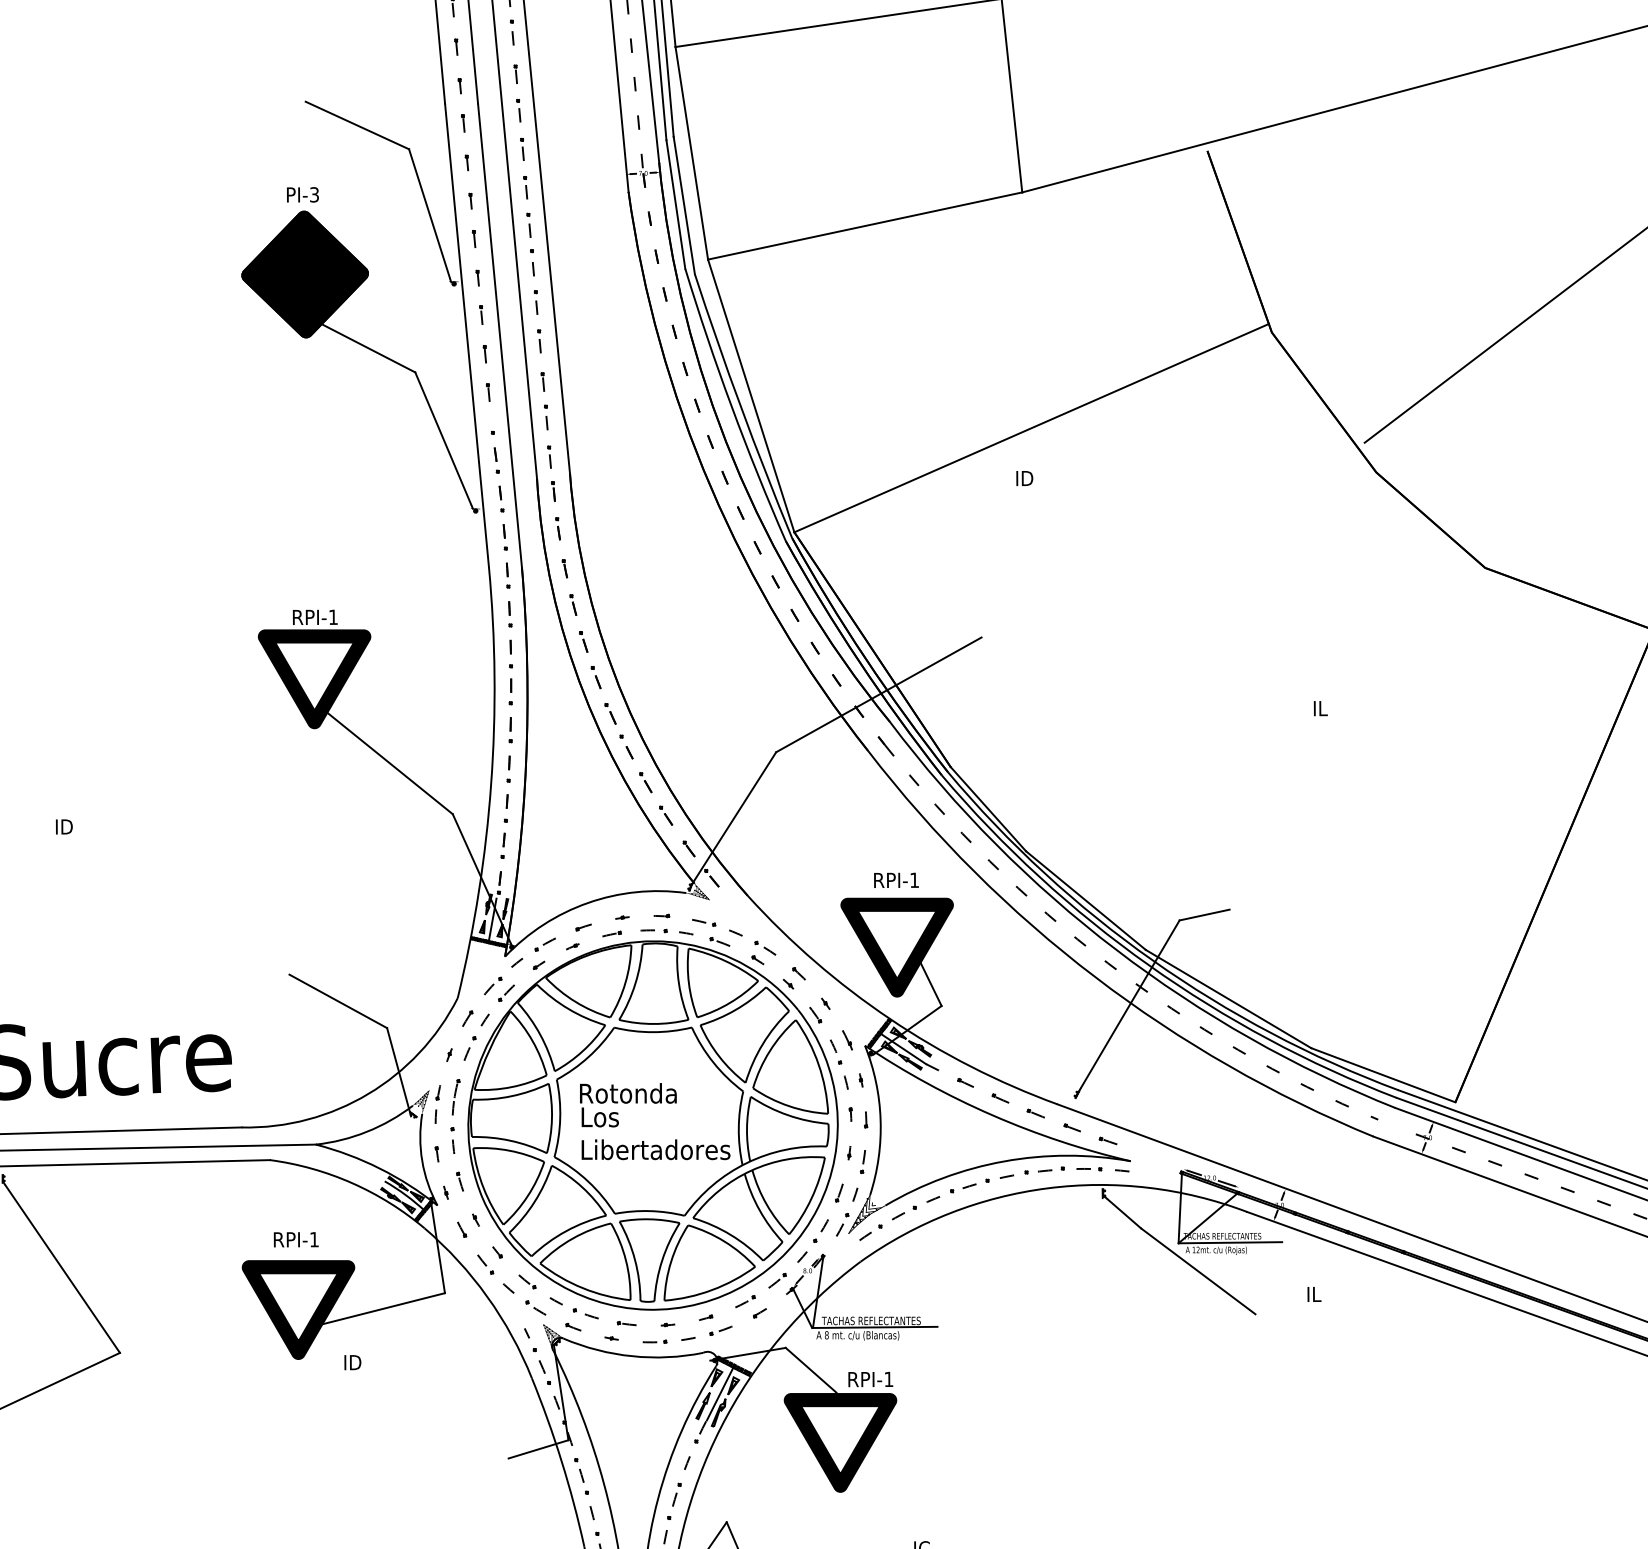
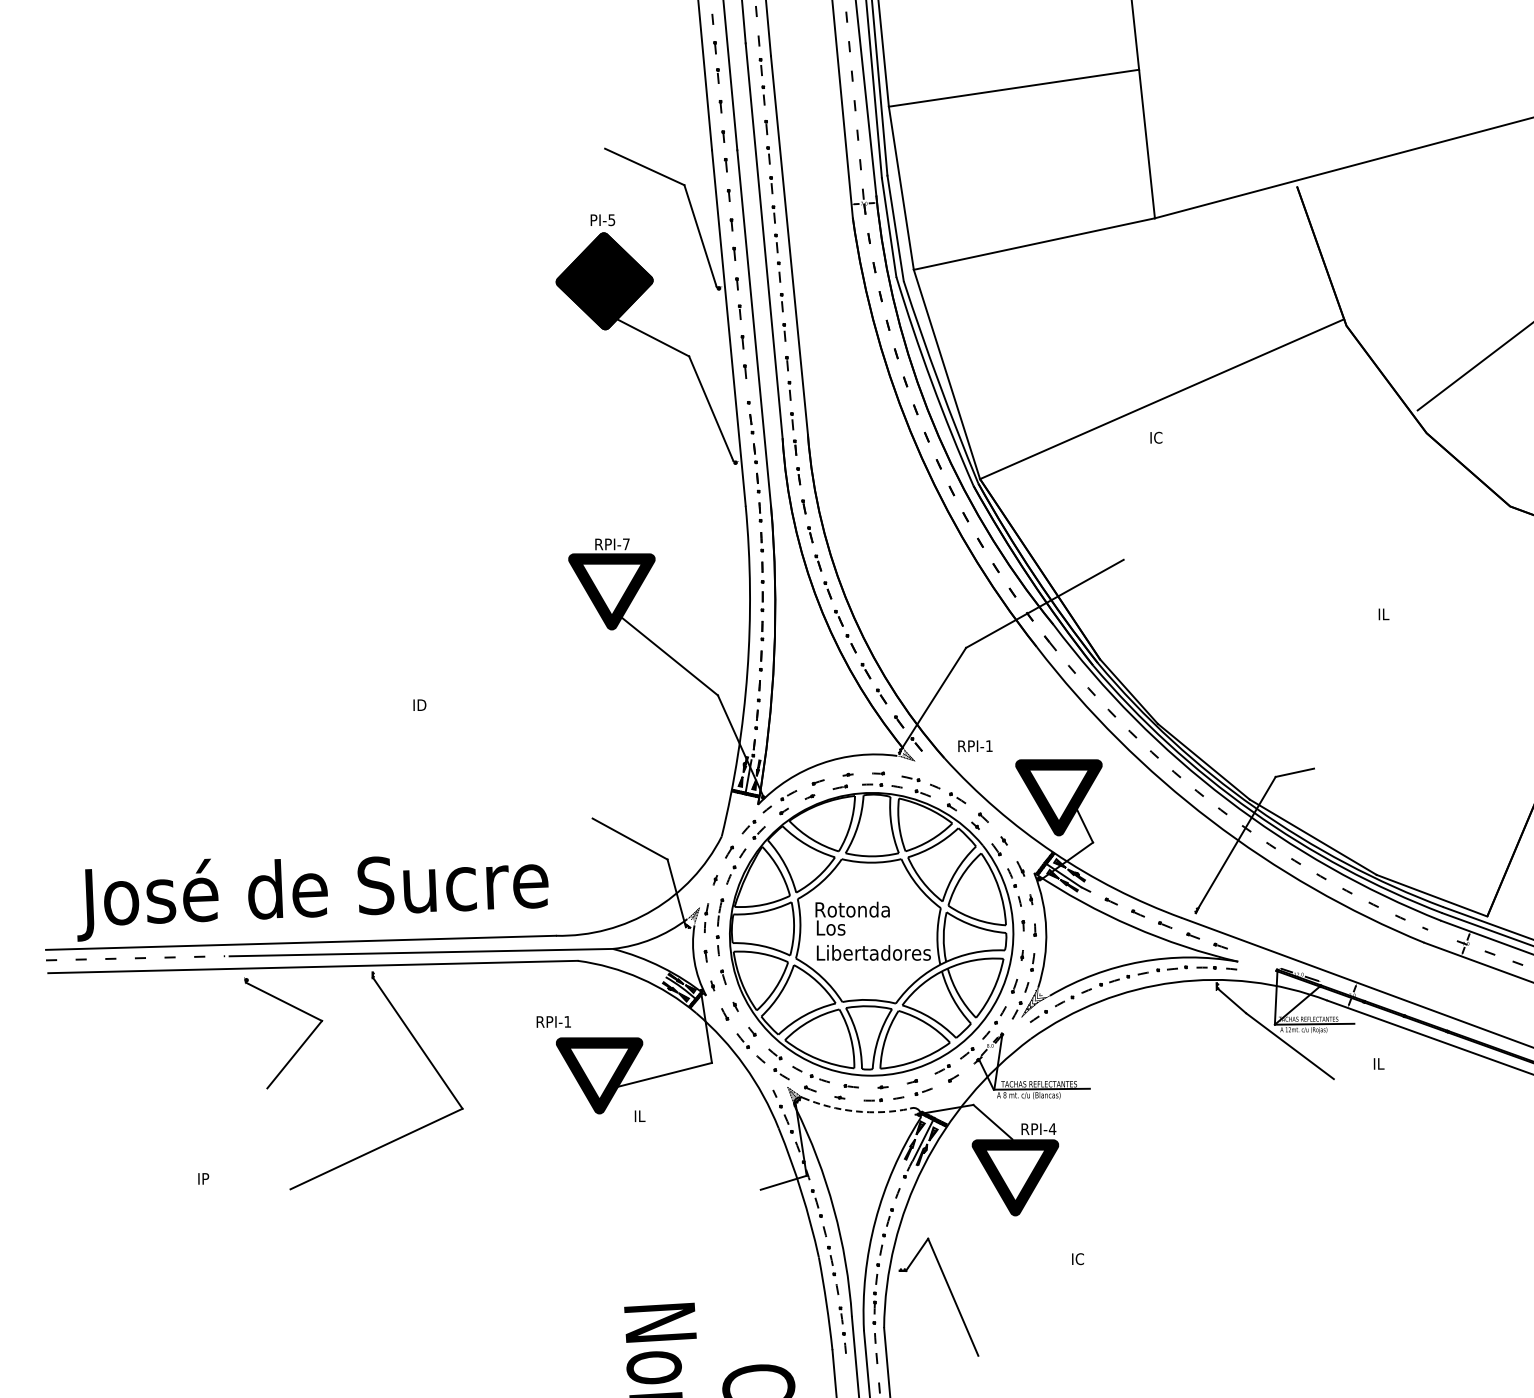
text: (314, 193) -> (611, 219), PI-3 -> PI-5
text: (1026, 478) -> (1158, 437), ID -> IC
text: (333, 617) -> (626, 544), RPI-1 -> RPI-7
text: (896, 879) -> (975, 745), moved
text: (295, 1239) -> (553, 1021), moved
arc: (632, 1356) -> (855, 1111), solid -> dashed
text: (355, 1361) -> (643, 1115), ID -> IL
text: (888, 1378) -> (1052, 1128), RPI-1 -> RPI-4

